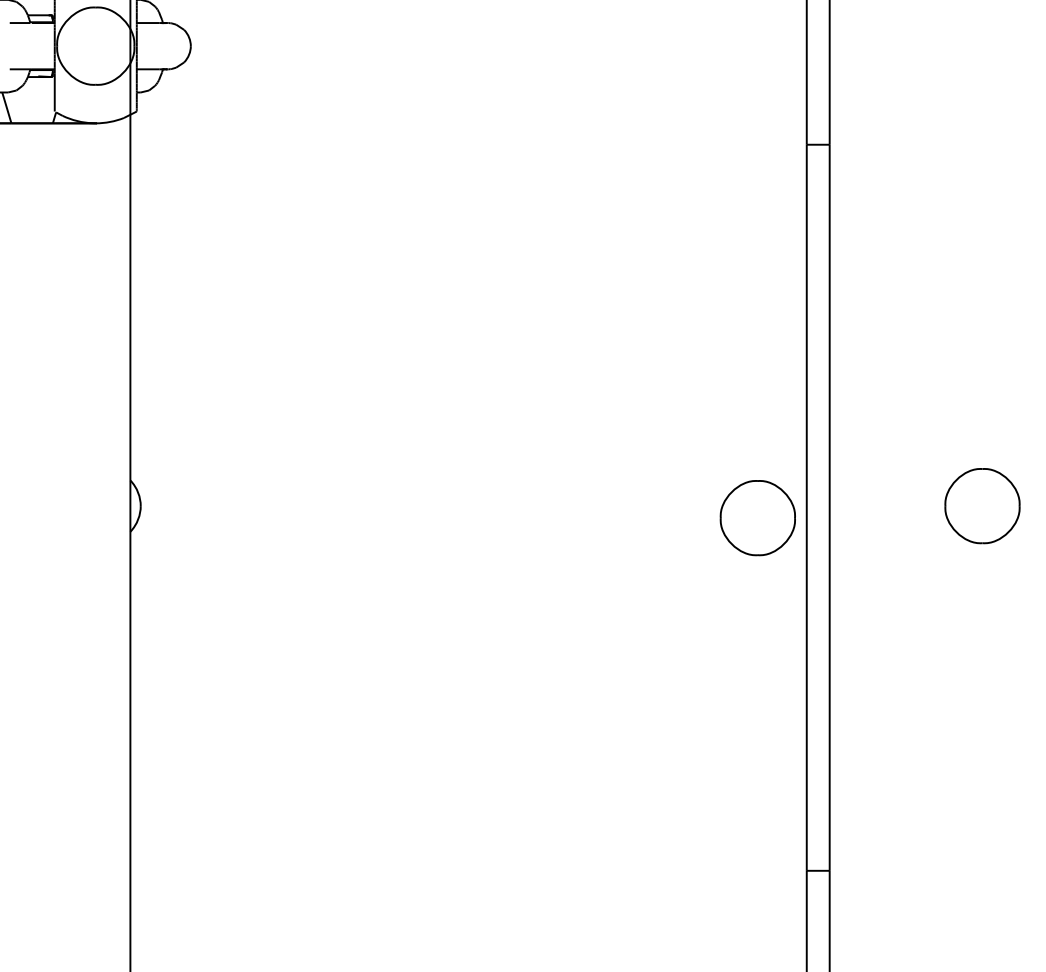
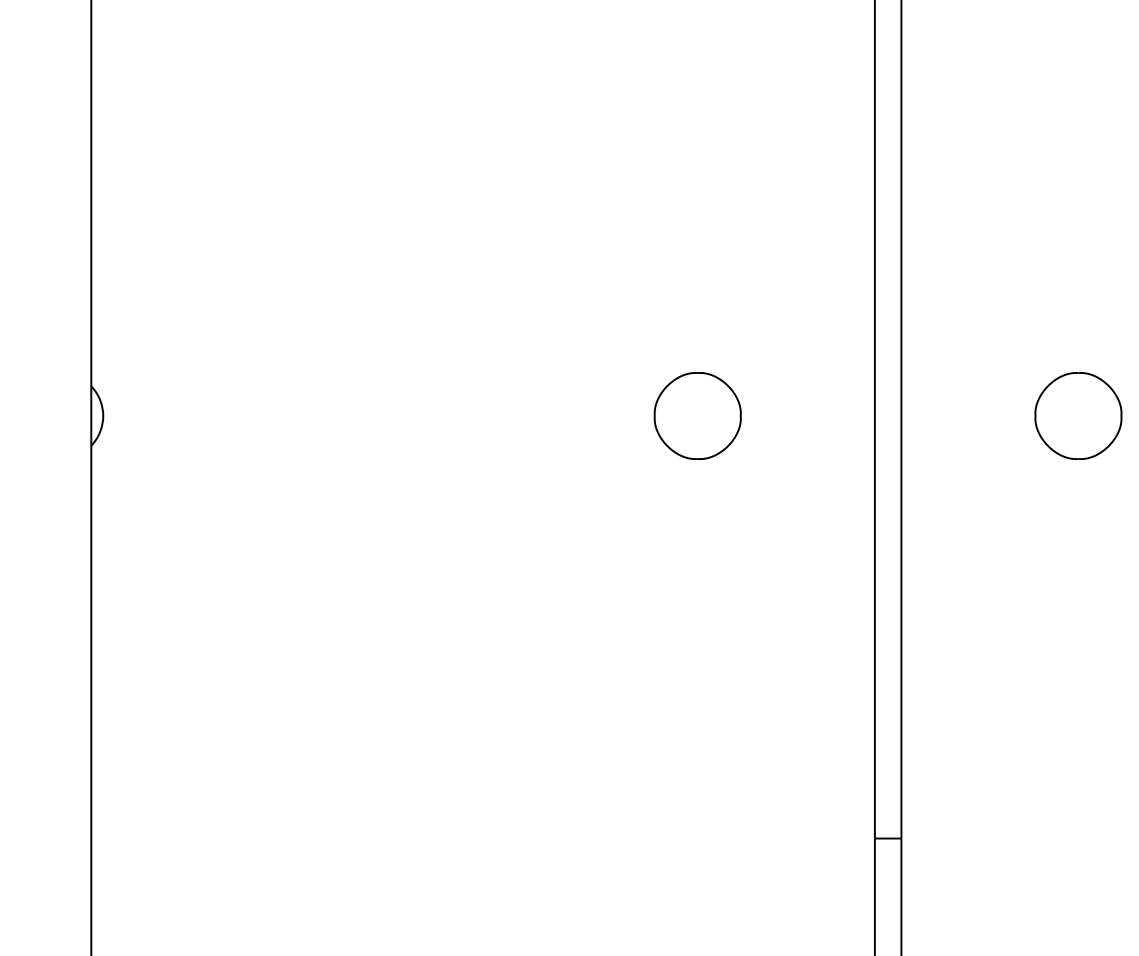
part: (757, 518) -> (697, 416), moved

